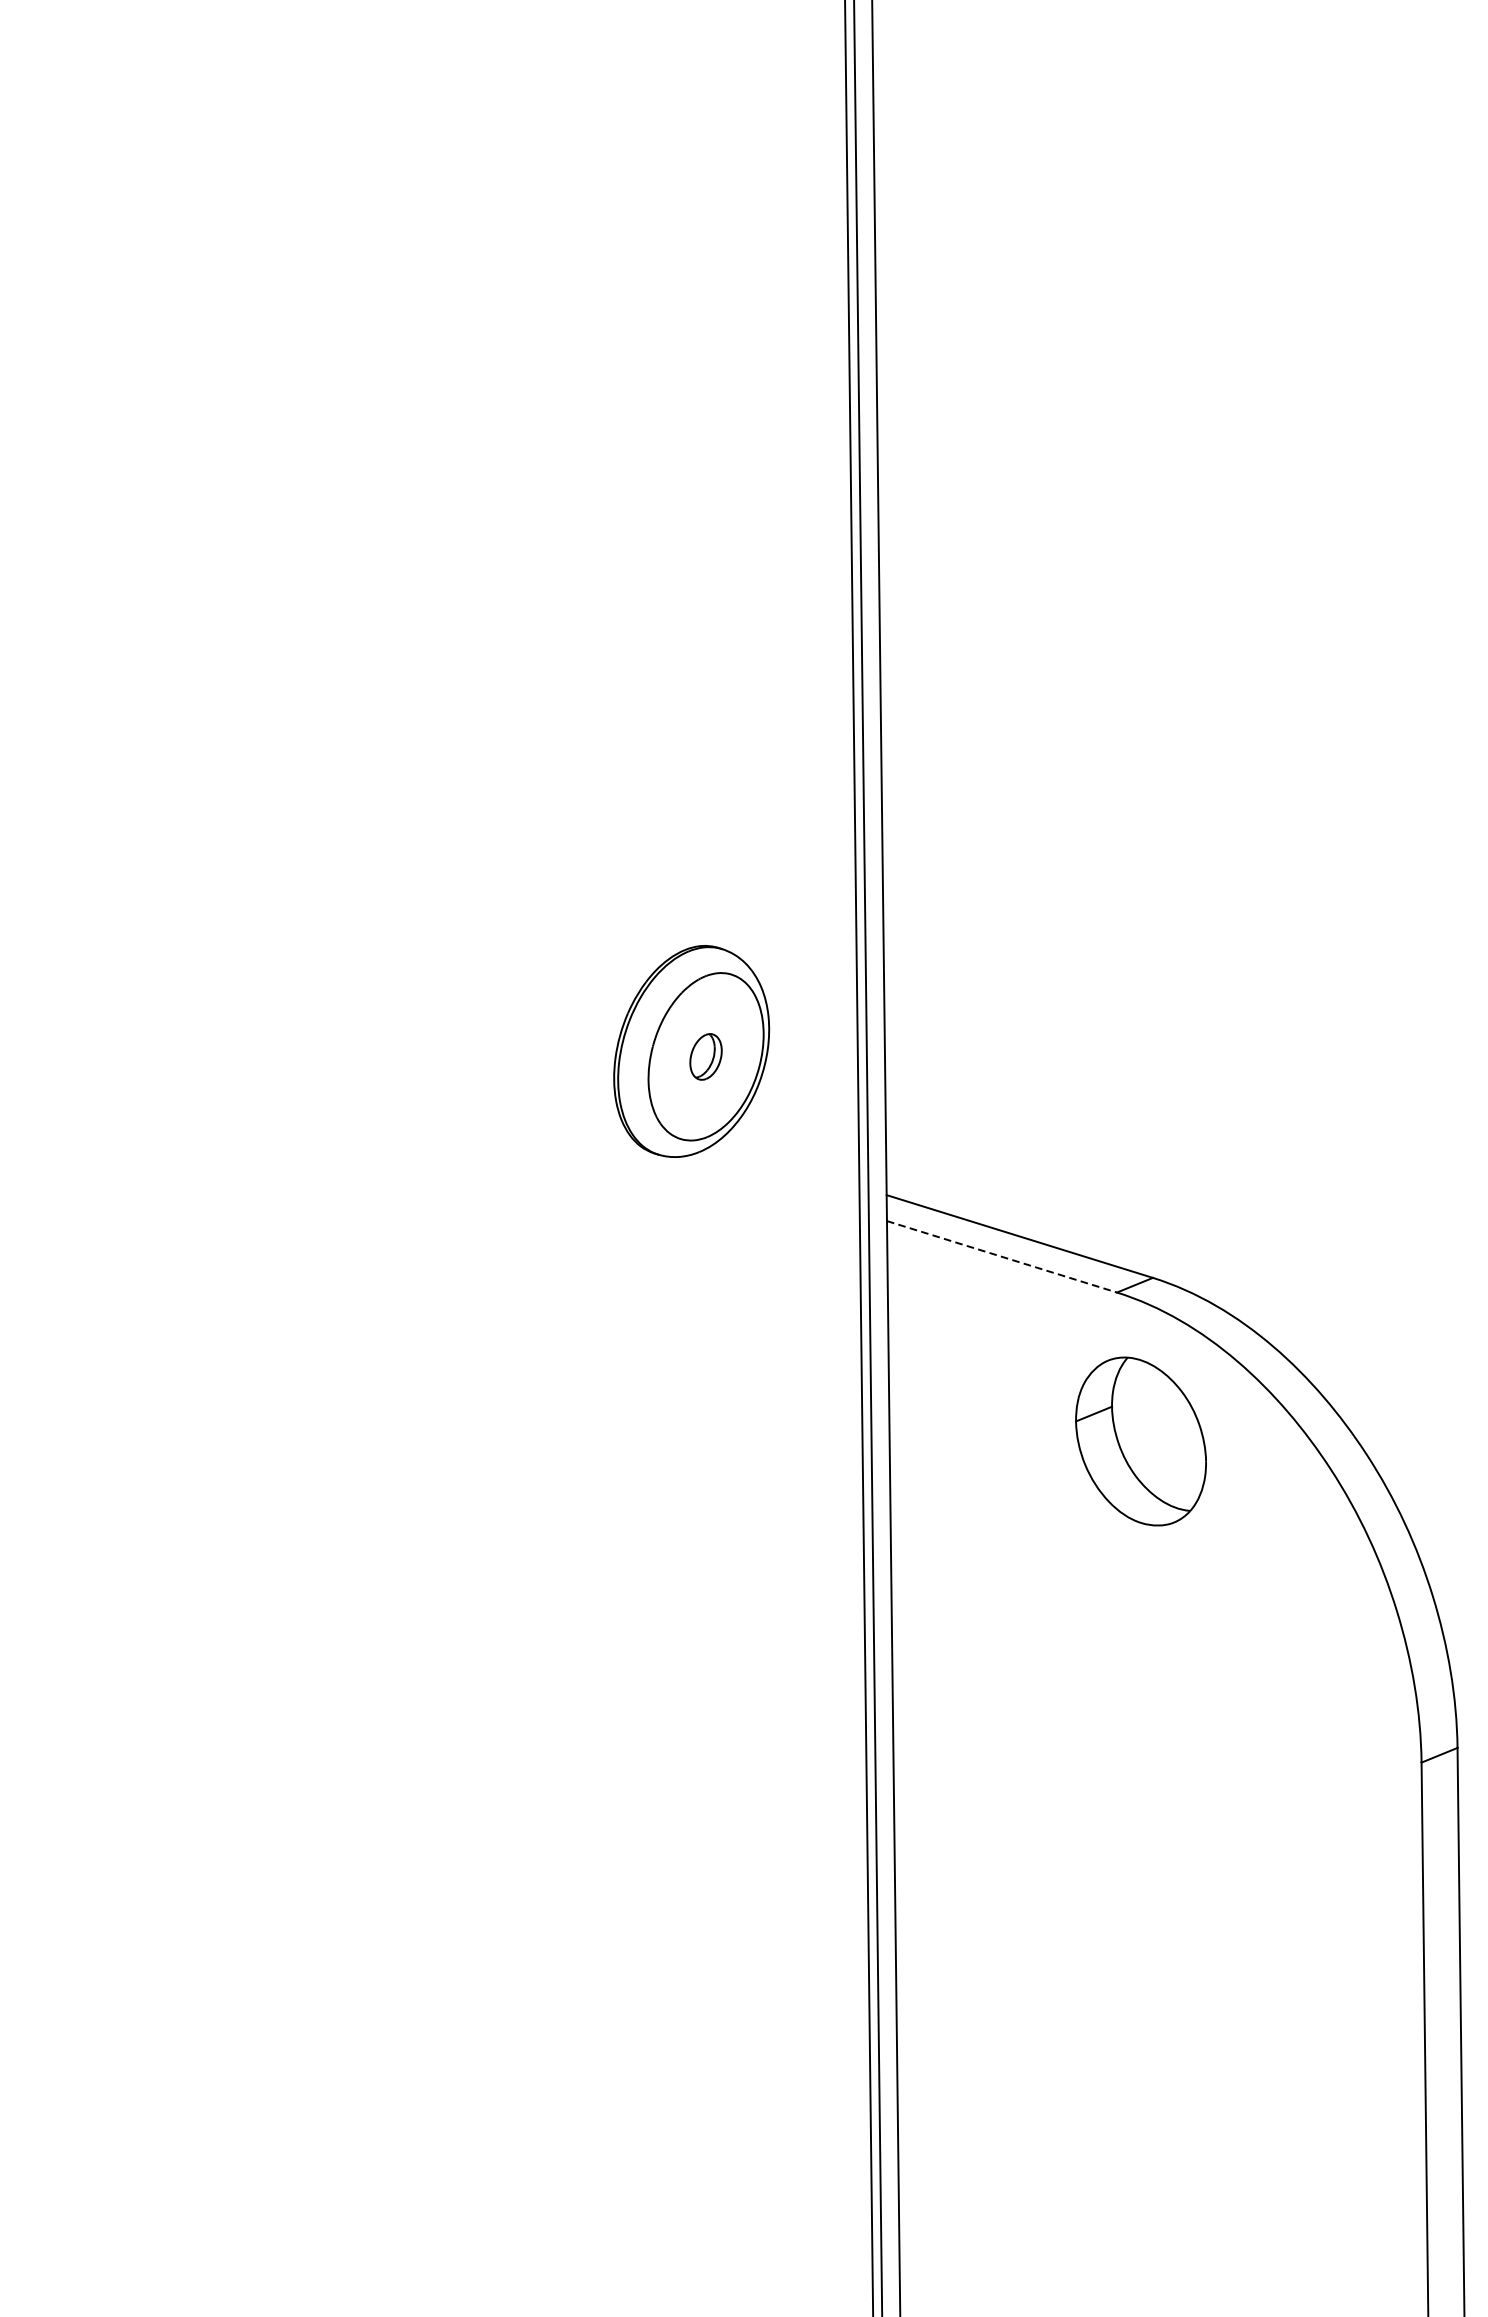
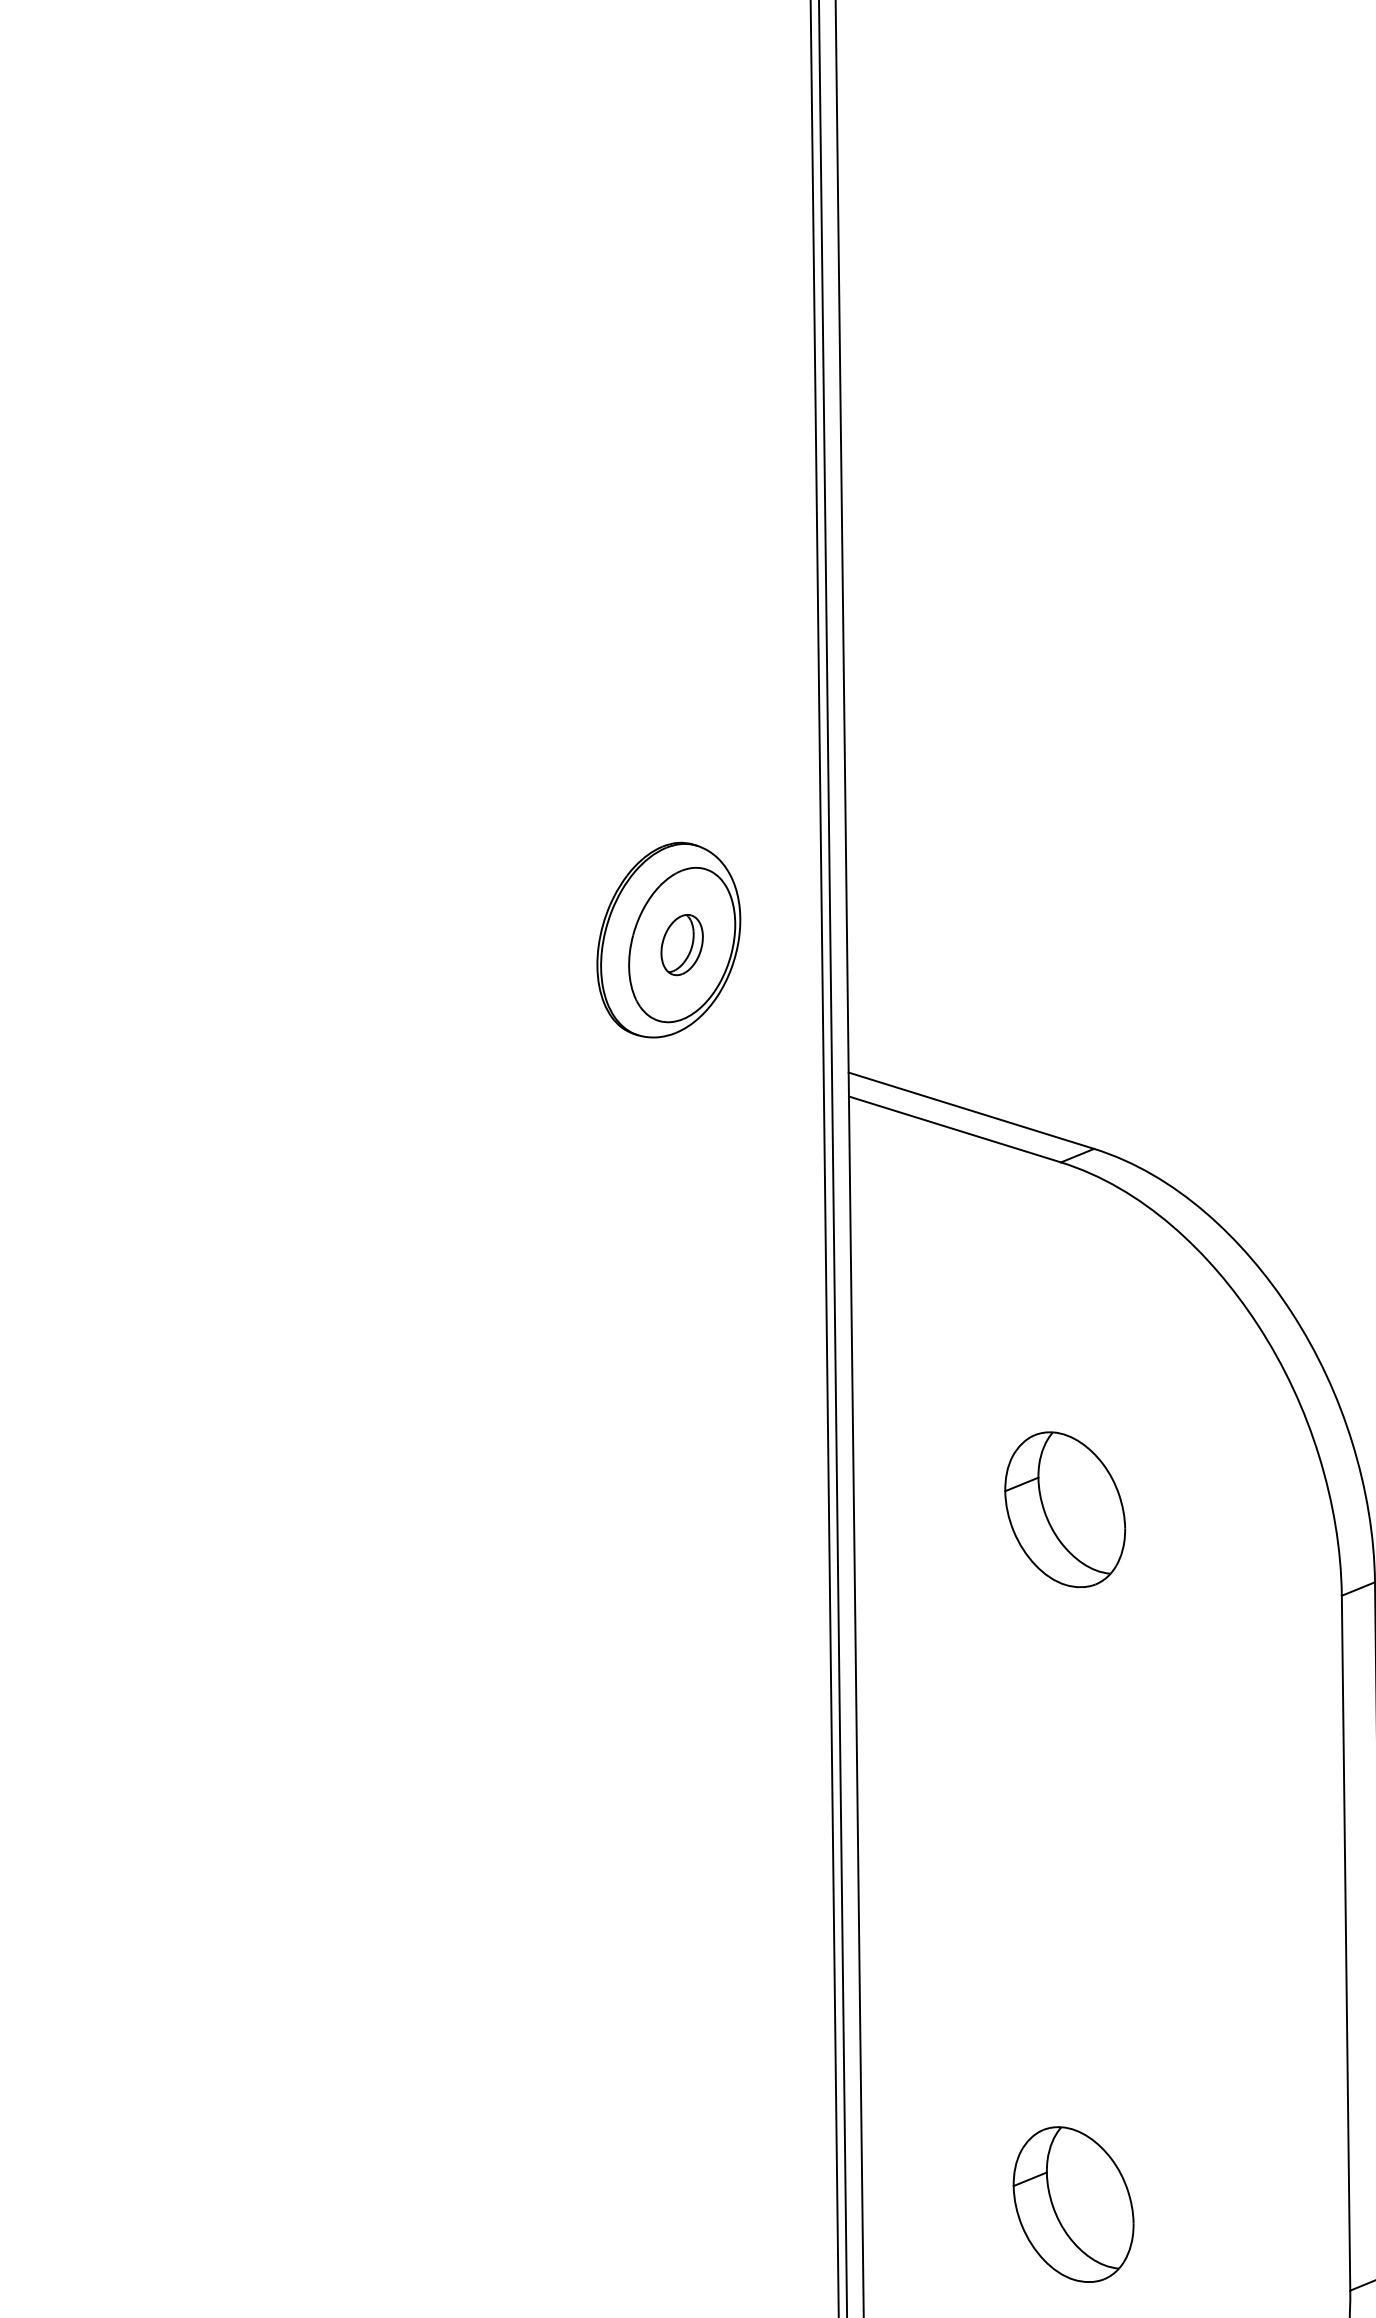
part: (705, 1057) -> (681, 945), size x1.43
line: (1002, 1256) -> (955, 1129), dashed -> solid
part: (1141, 1441) -> (1065, 1509), moved

